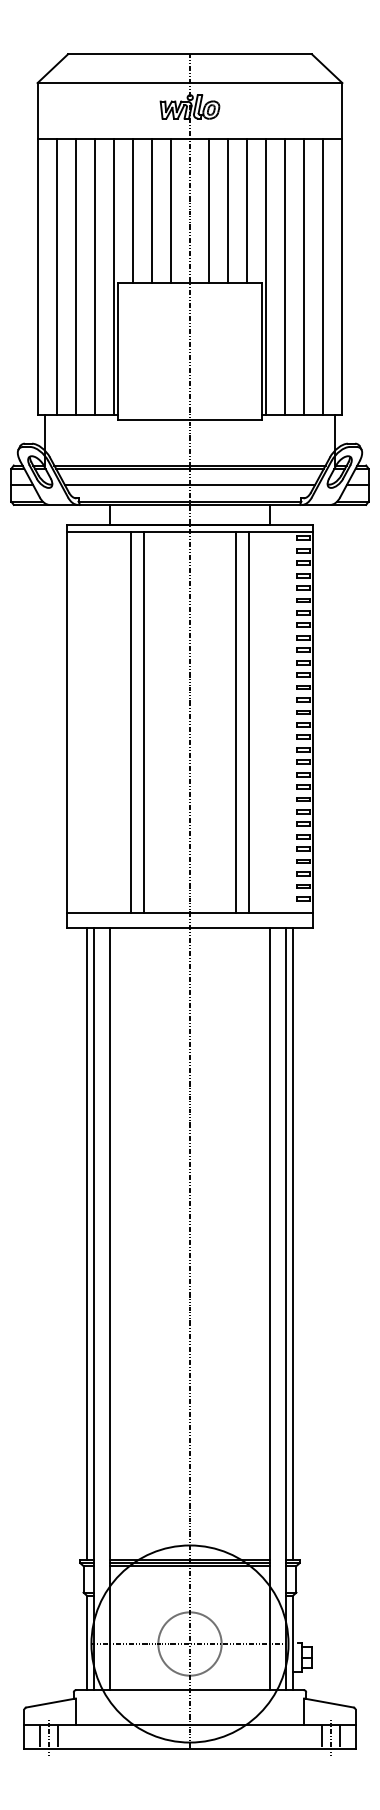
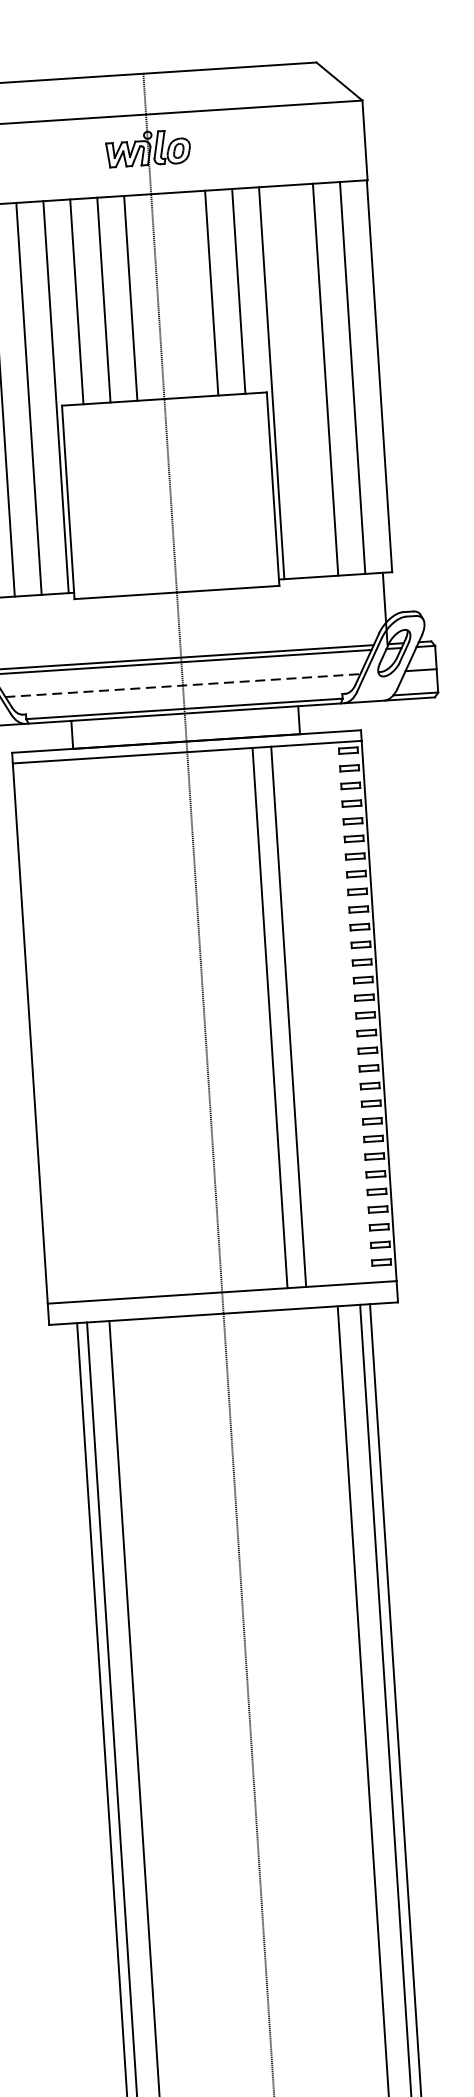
line: (209, 211) -> (185, 295), removed
line: (284, 277) -> (298, 381), removed
line: (190, 485) -> (183, 685), solid -> dashed
line: (130, 722) -> (120, 1027), removed
line: (144, 722) -> (140, 1026), removed

